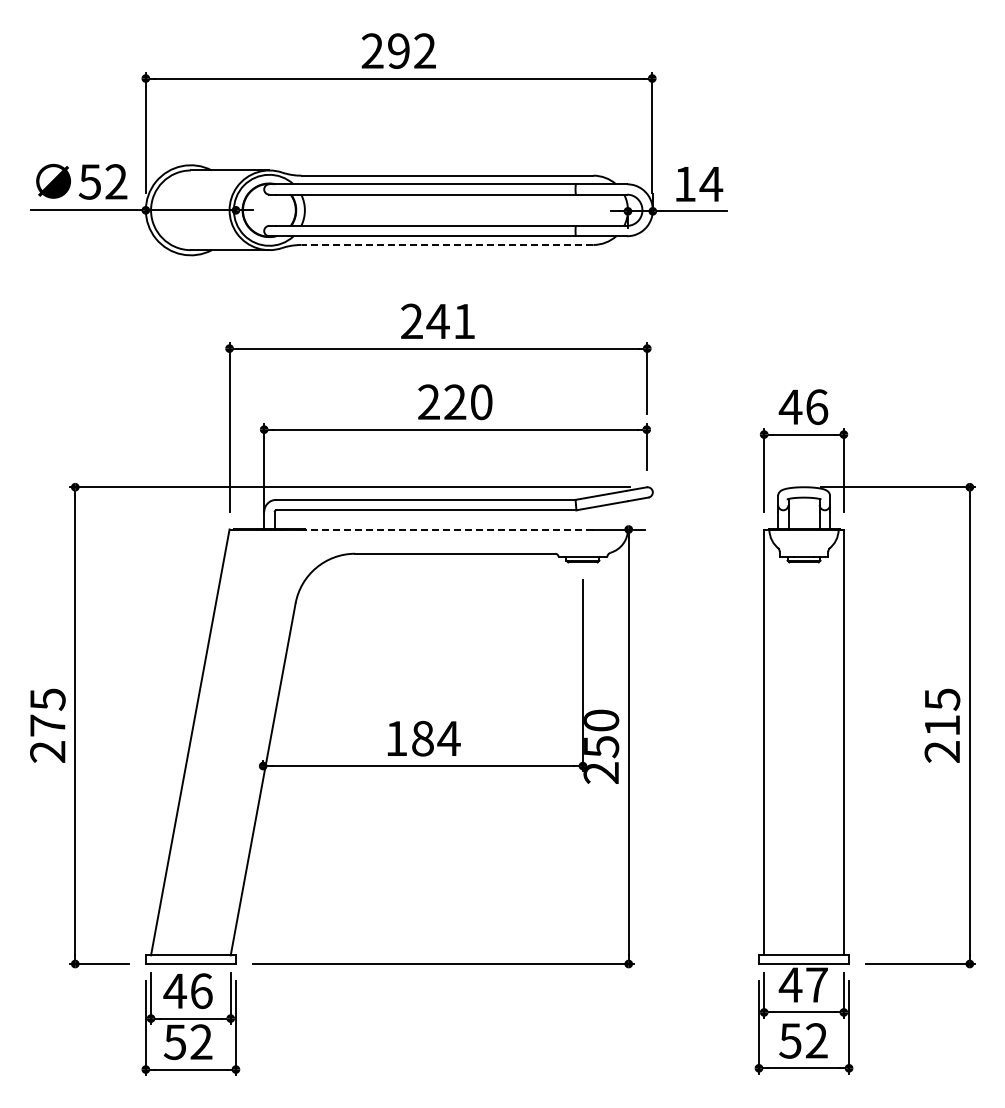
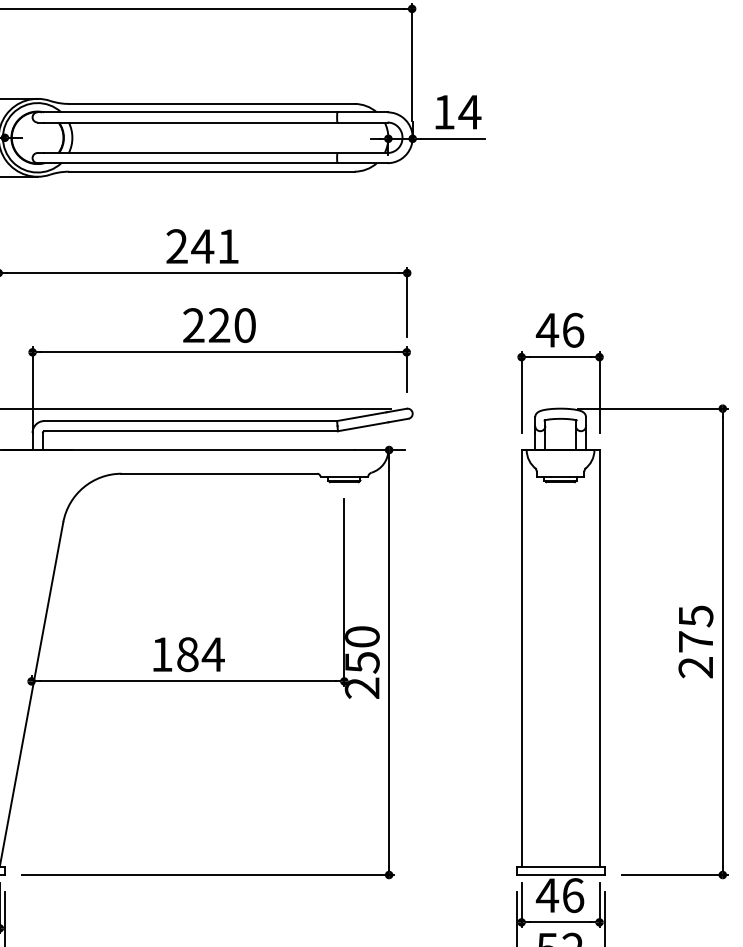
line: (447, 244) -> (211, 171), dashed -> solid
line: (447, 529) -> (211, 450), dashed -> solid
text: (942, 725) -> (696, 641), 215 -> 275
text: (817, 984) -> (573, 895), 47 -> 46

